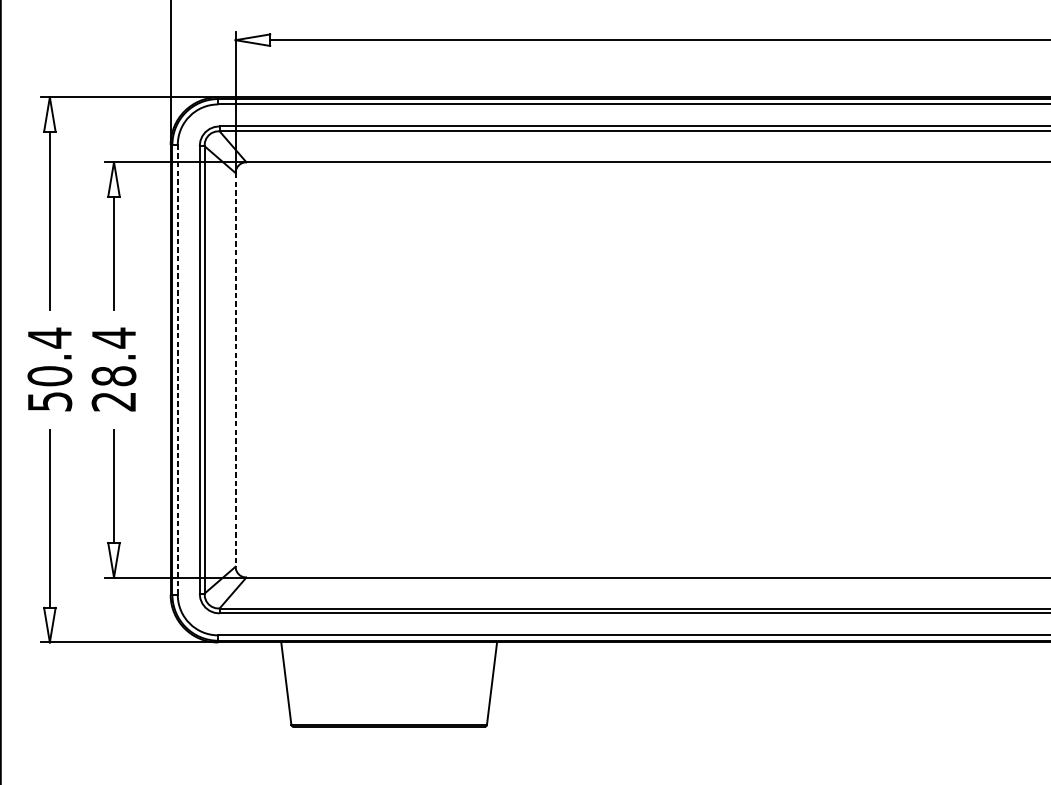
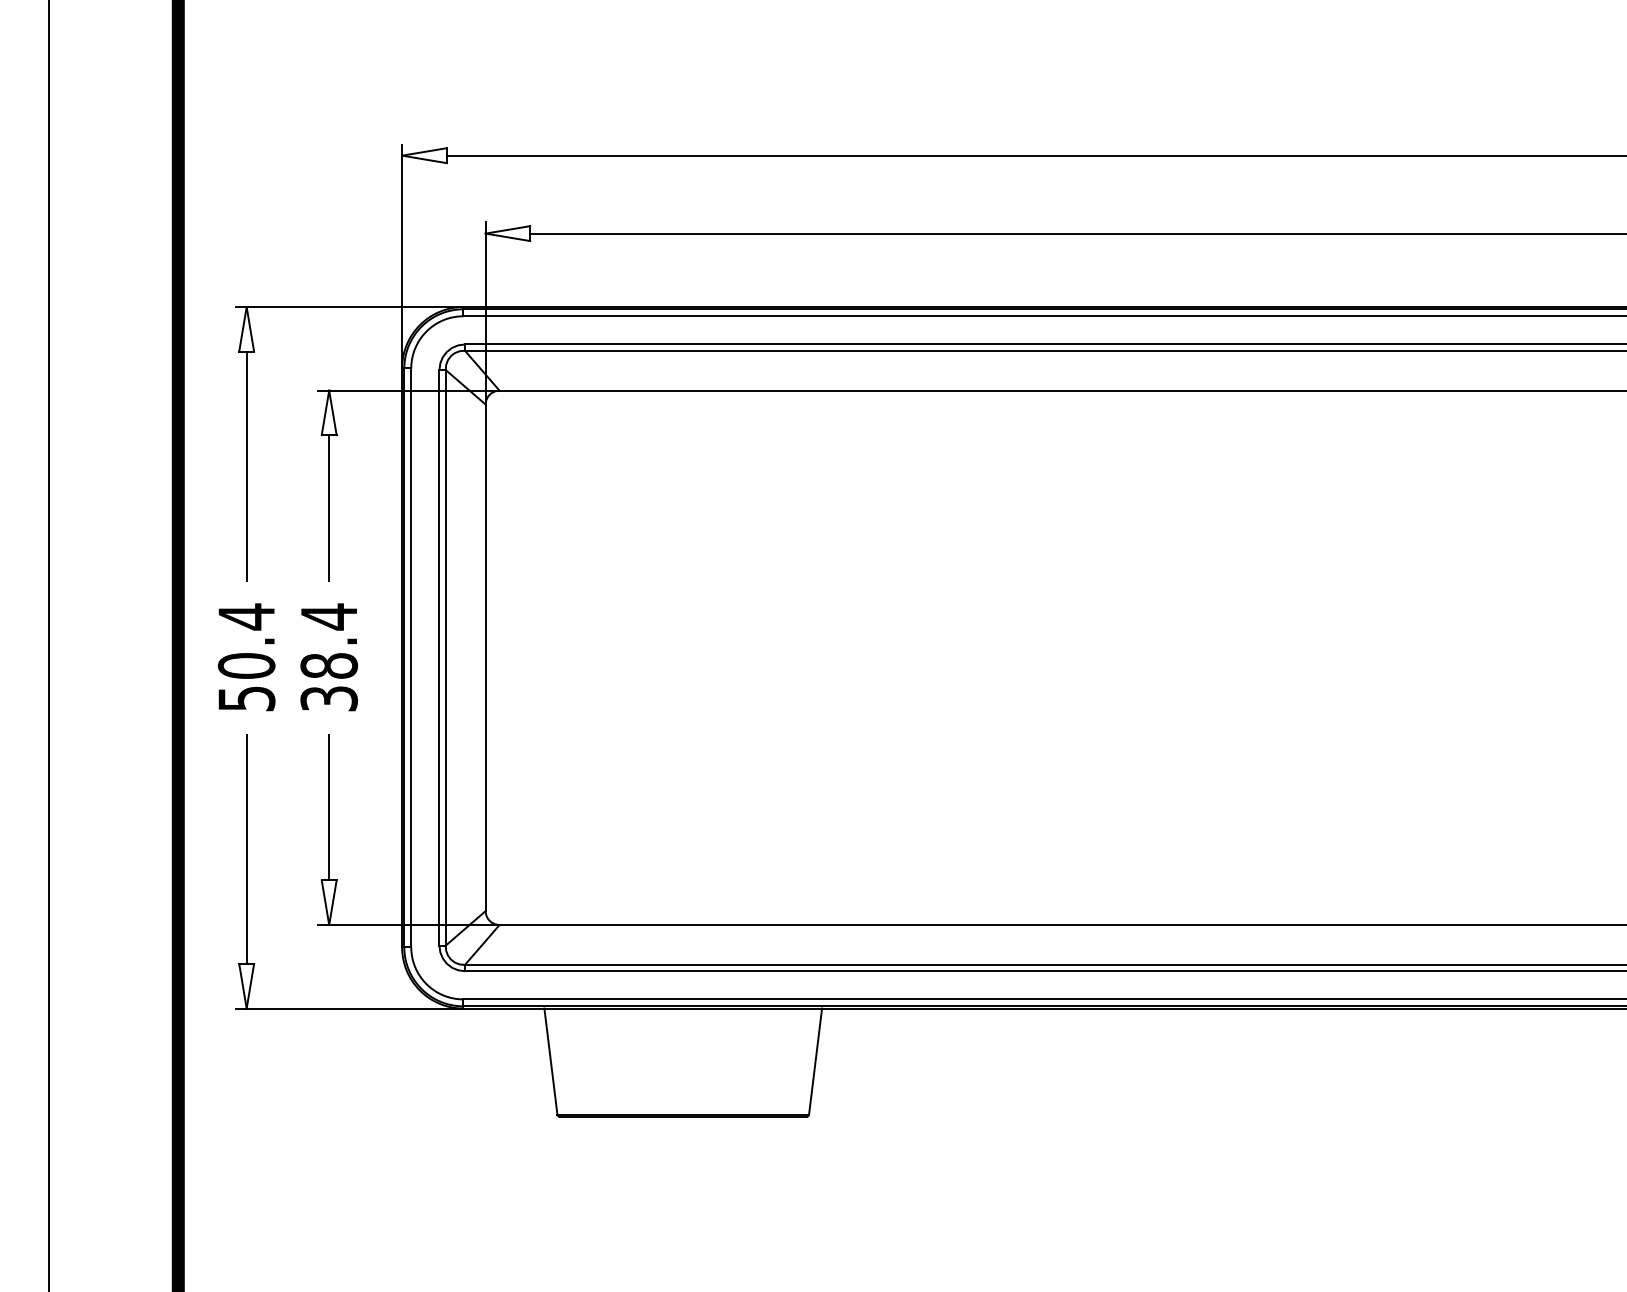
line: (177, 369) -> (411, 657), dashed -> solid
line: (235, 370) -> (485, 658), dashed -> solid
text: (114, 401) -> (329, 698), 28.4 -> 38.4

